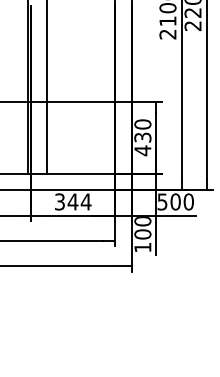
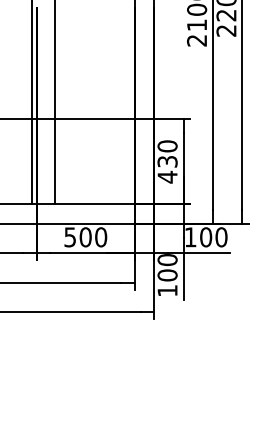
text: (73, 202) -> (86, 237), 344 -> 500
text: (162, 202) -> (190, 237), 500 -> 100

